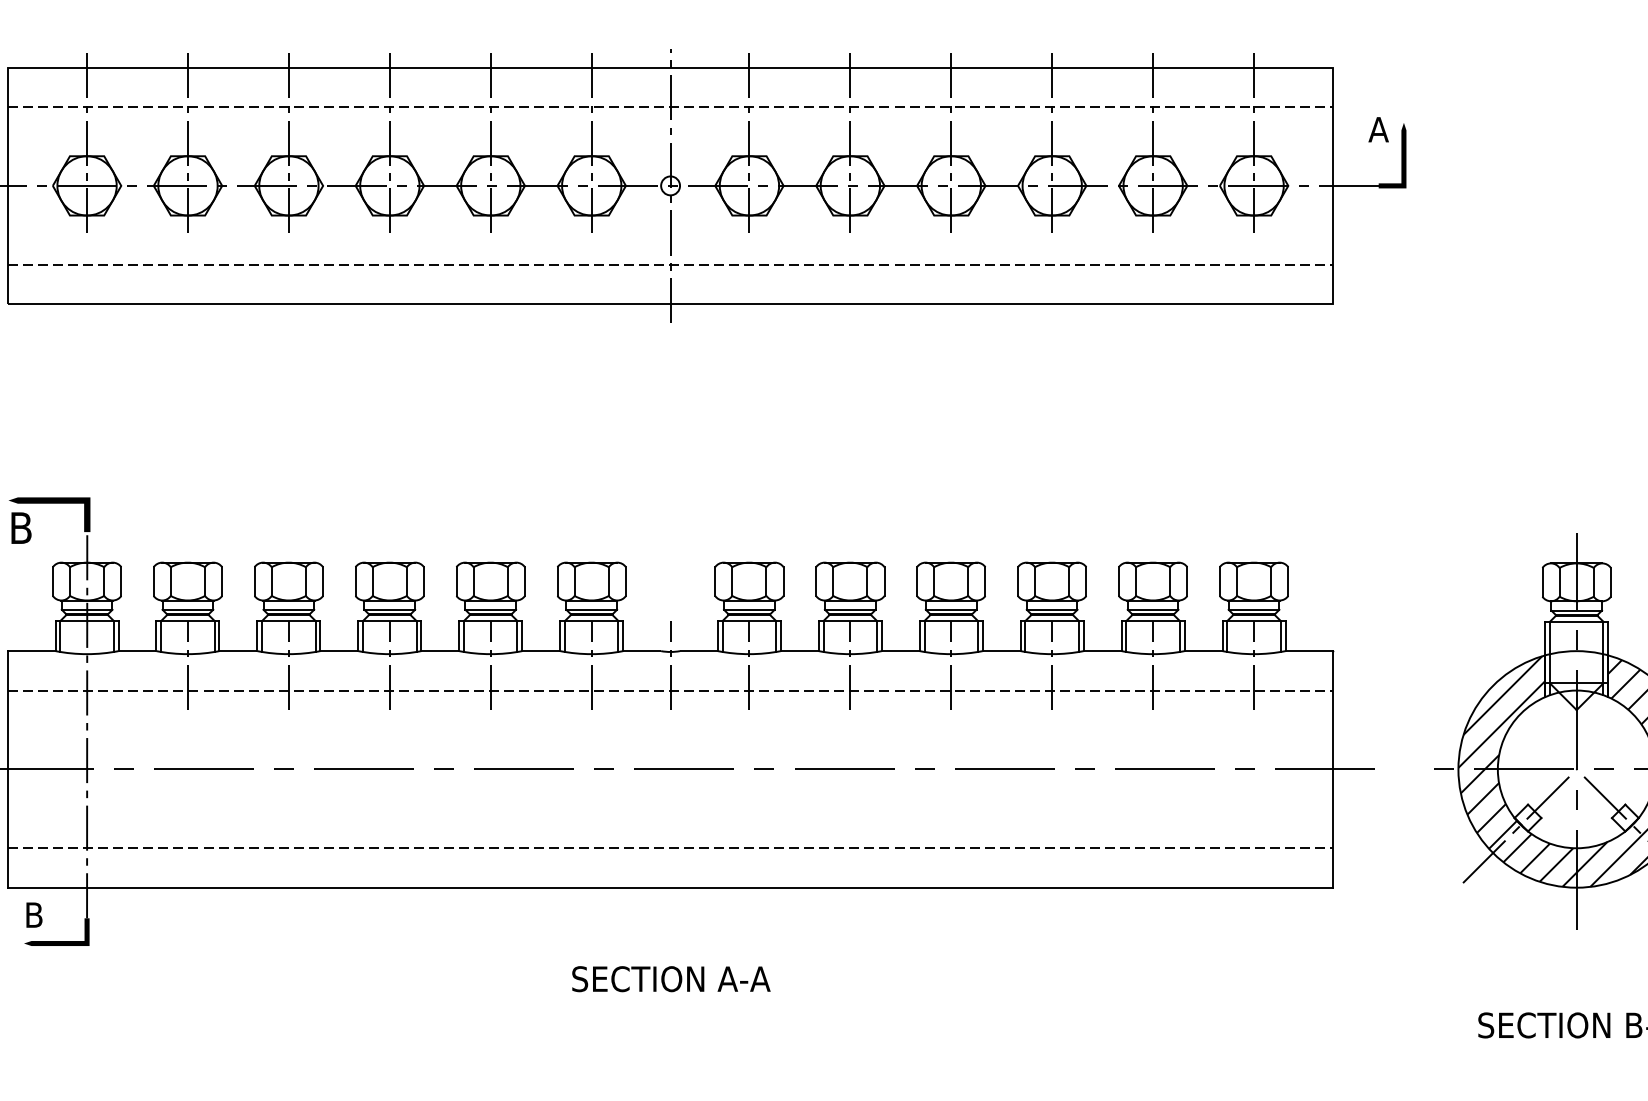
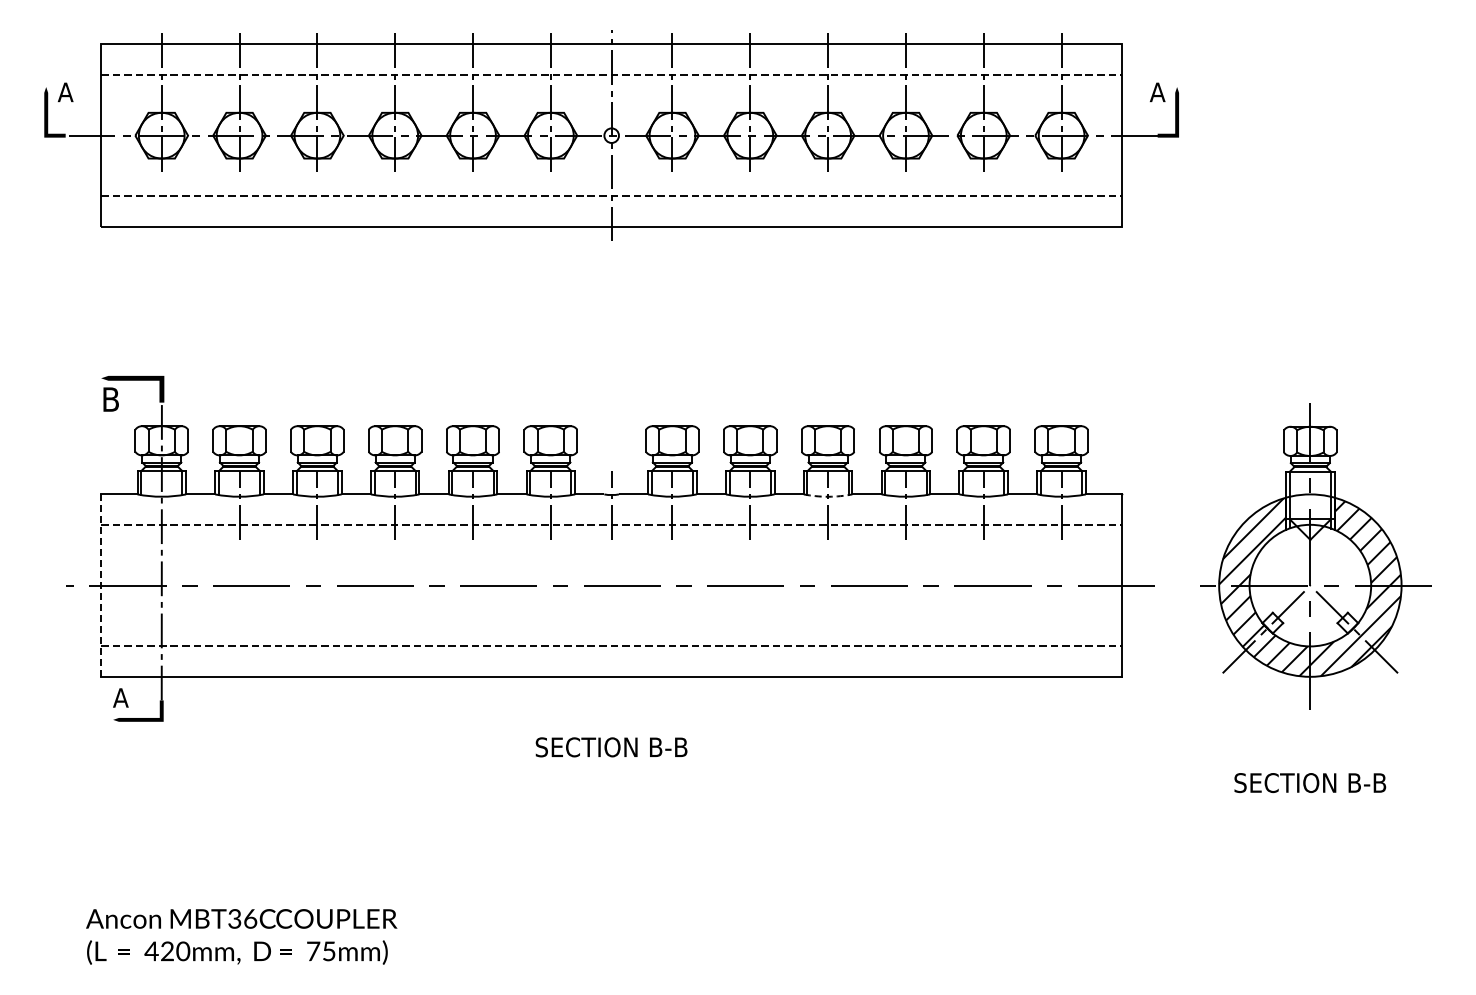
arc: (951, 653) -> (828, 496), solid -> dashed
line: (7, 770) -> (100, 586), solid -> dashed
text: (33, 914) -> (120, 697), B -> A
text: (744, 978) -> (668, 746), SECTION A-A -> SECTION B-B

